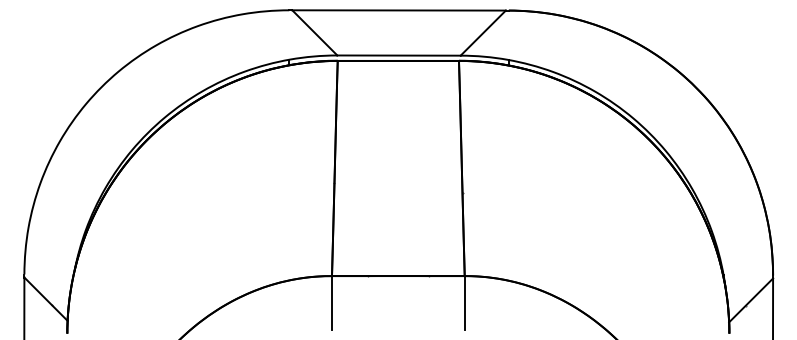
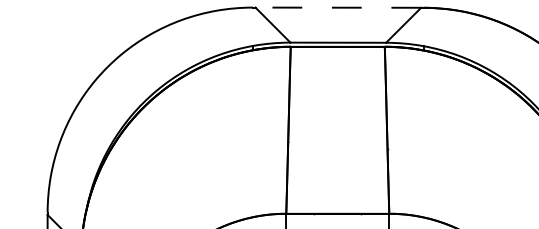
line: (399, 10) -> (338, 7), solid -> dashed

